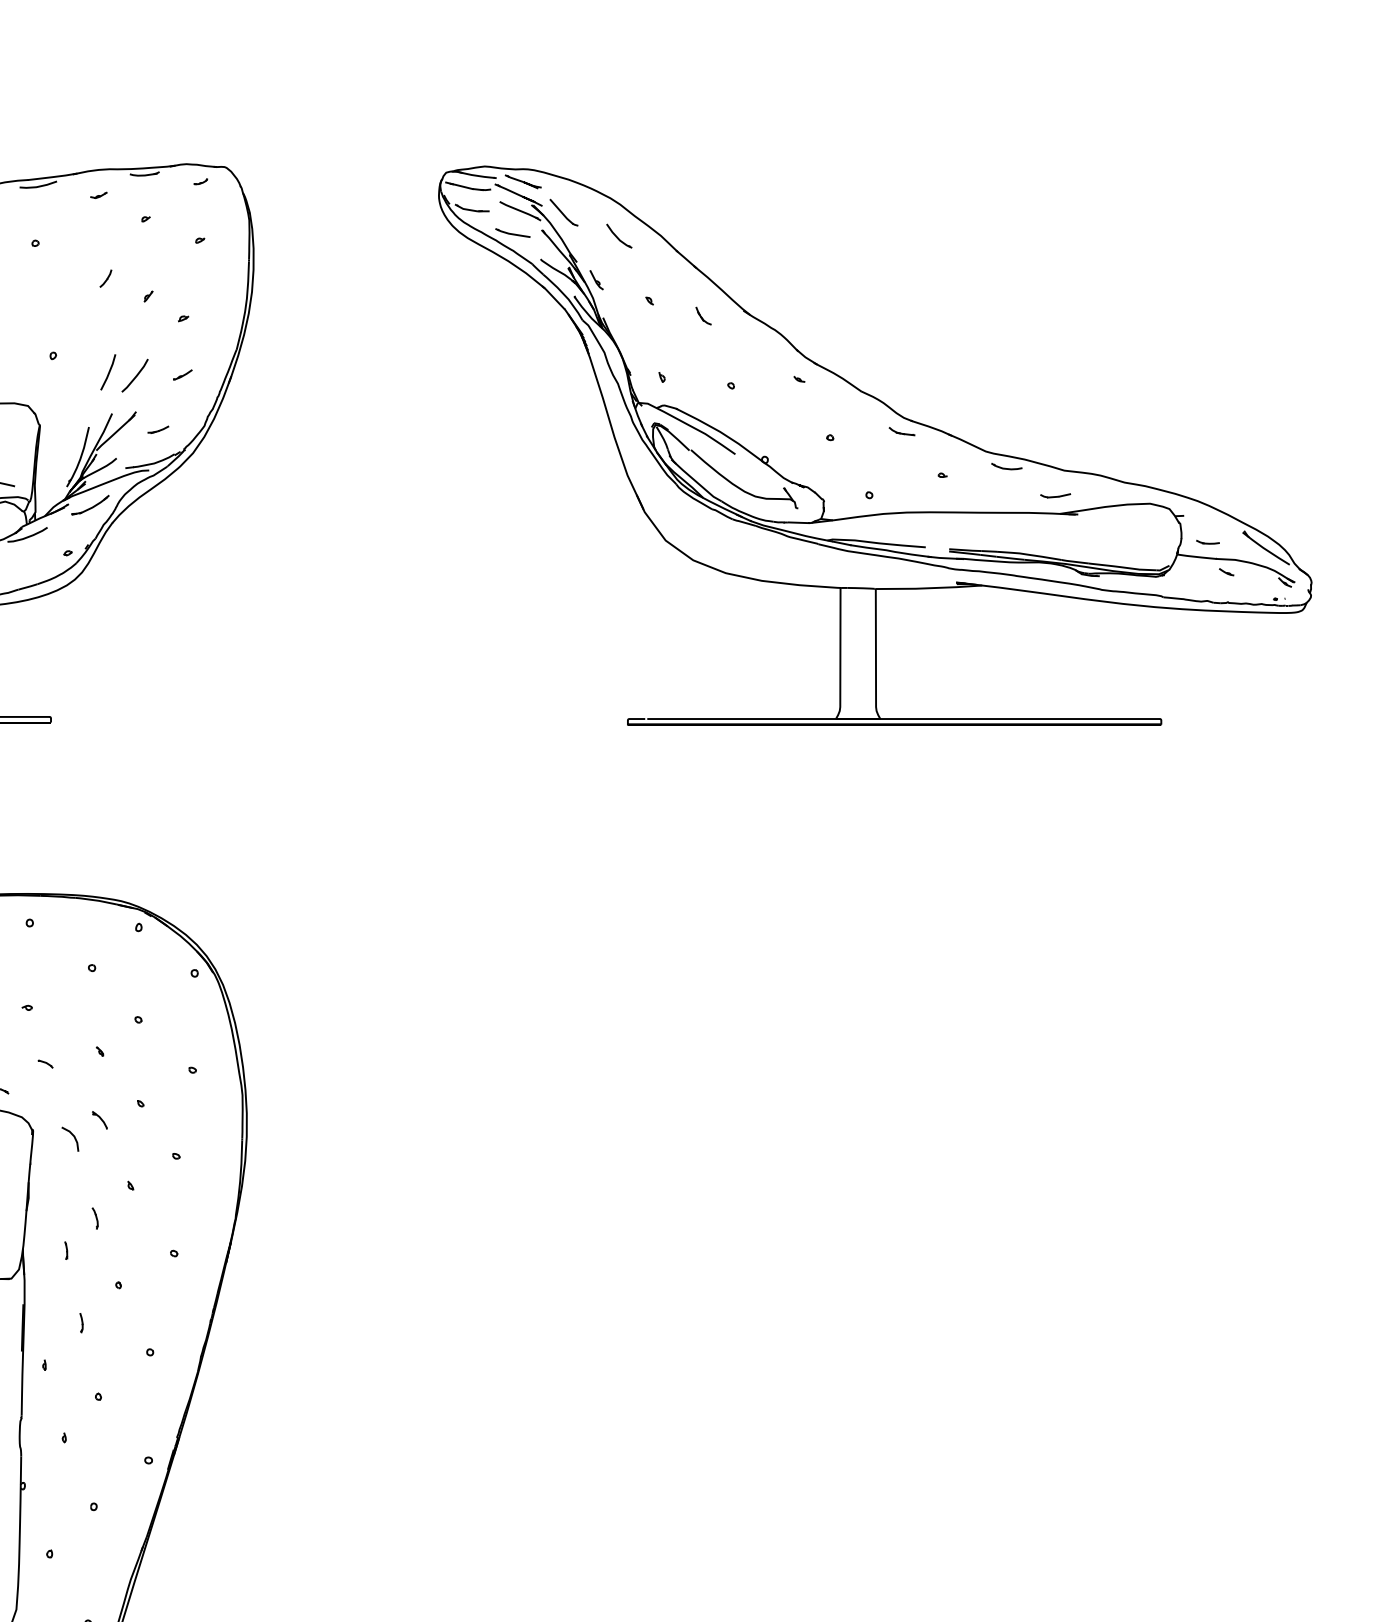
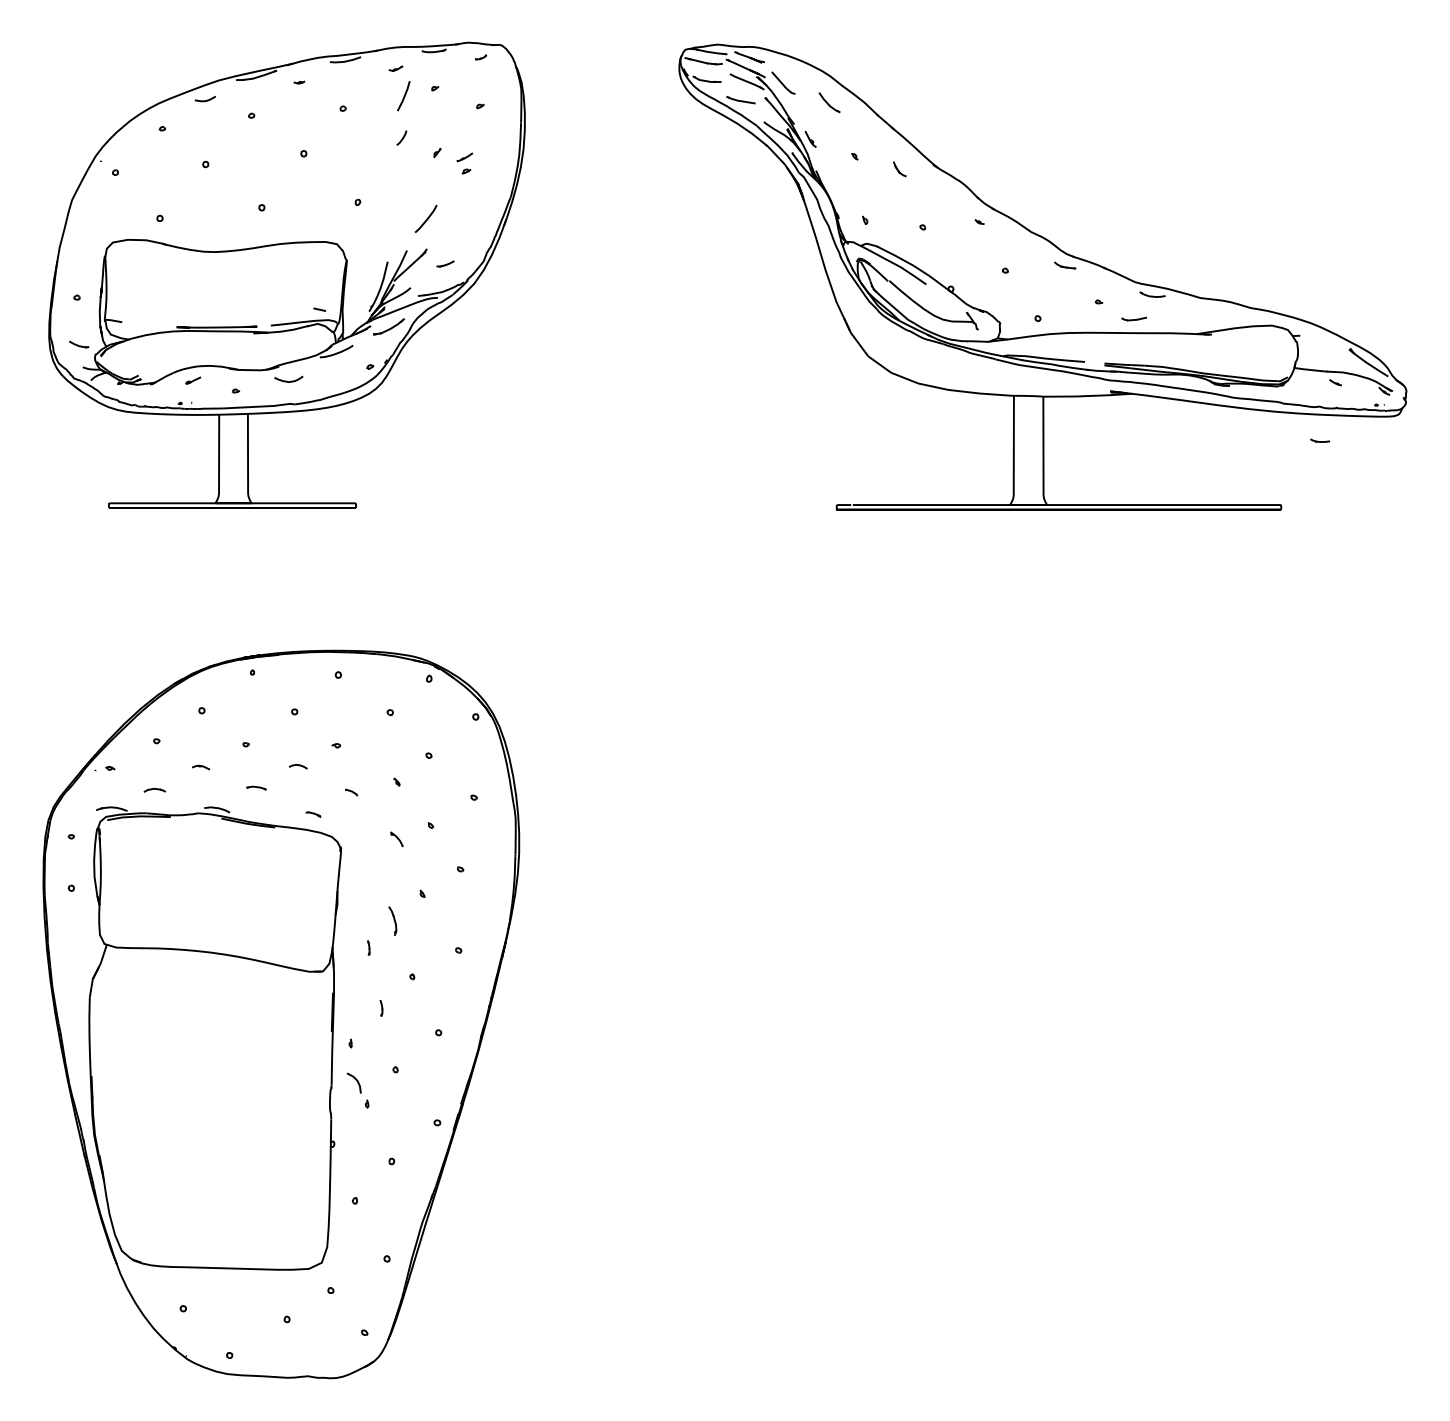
line: (107, 372) -> (403, 96), moved
line: (182, 375) -> (464, 157), moved
part: (1054, 495) -> (1133, 318), moved
part: (1207, 541) -> (1319, 440), moved
line: (71, 1136) -> (355, 1080), moved
part: (94, 1218) -> (392, 921), size x1.6

